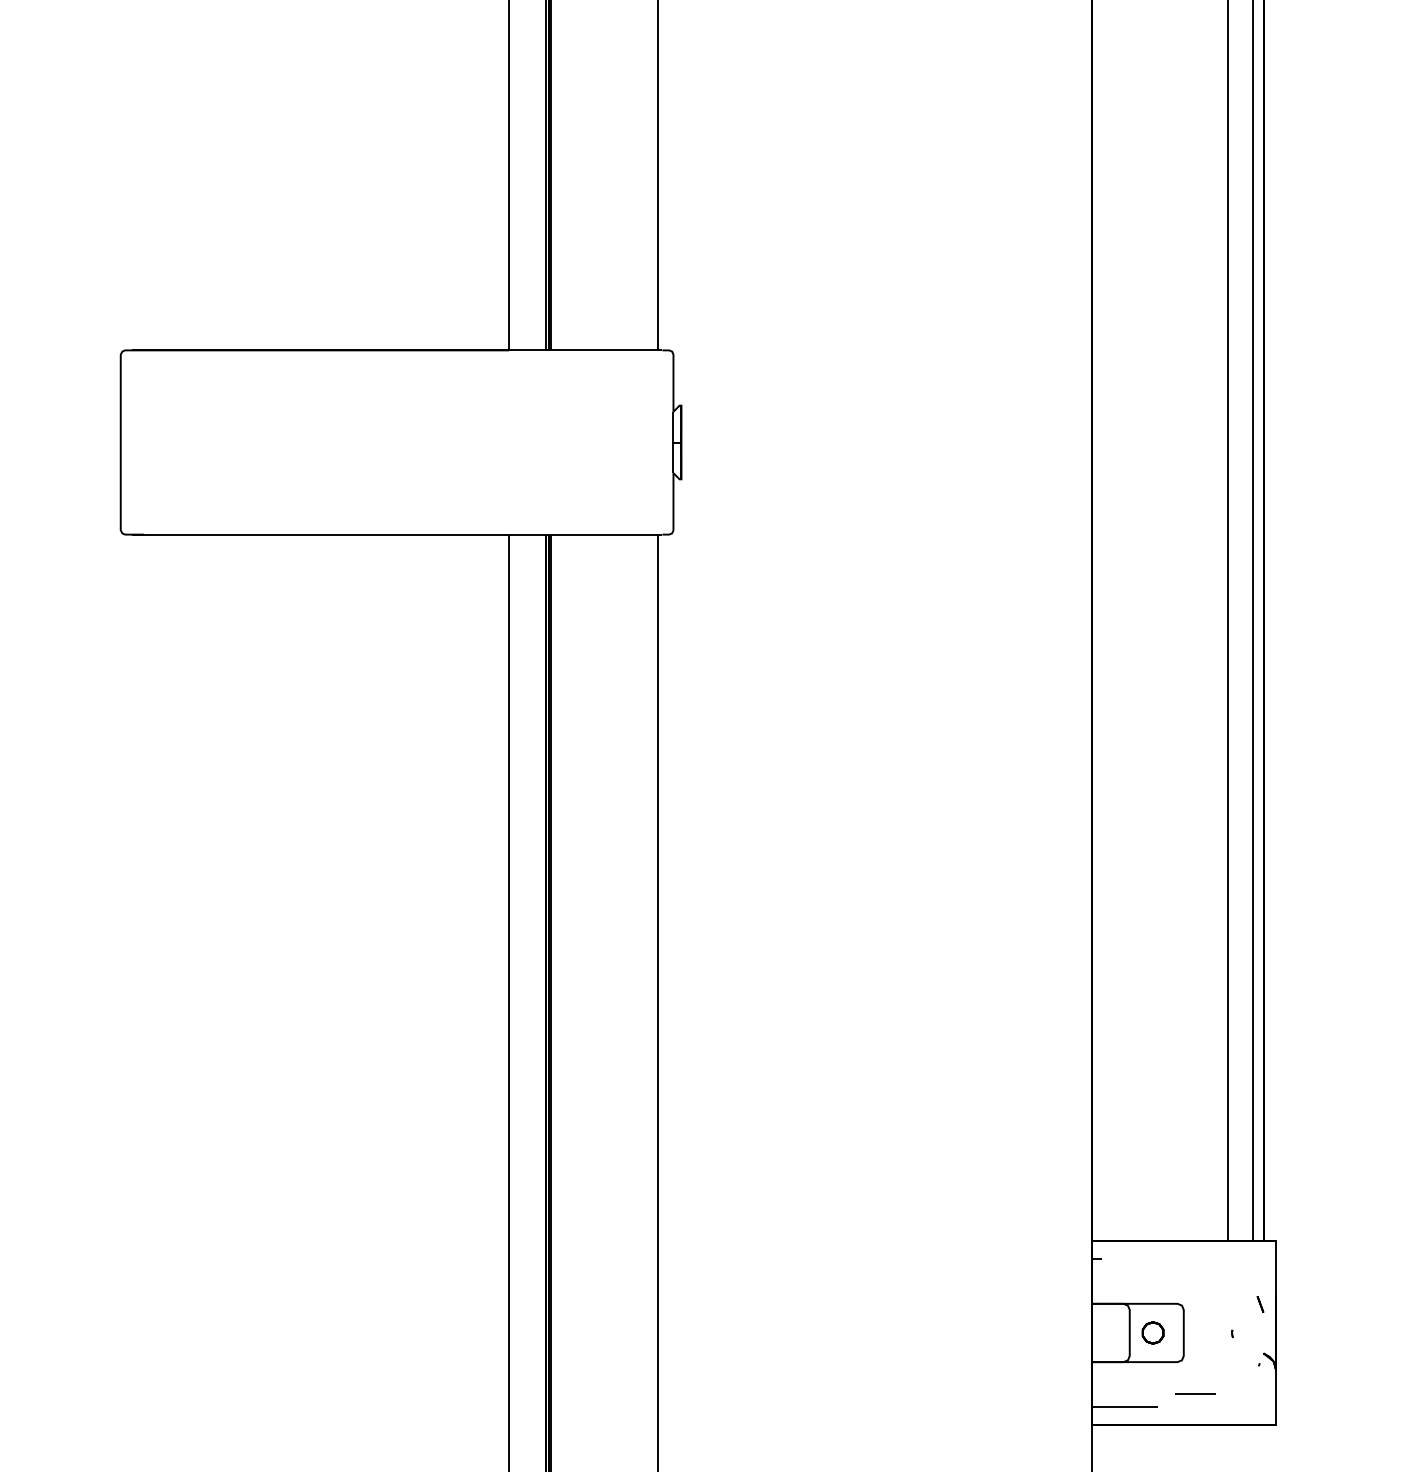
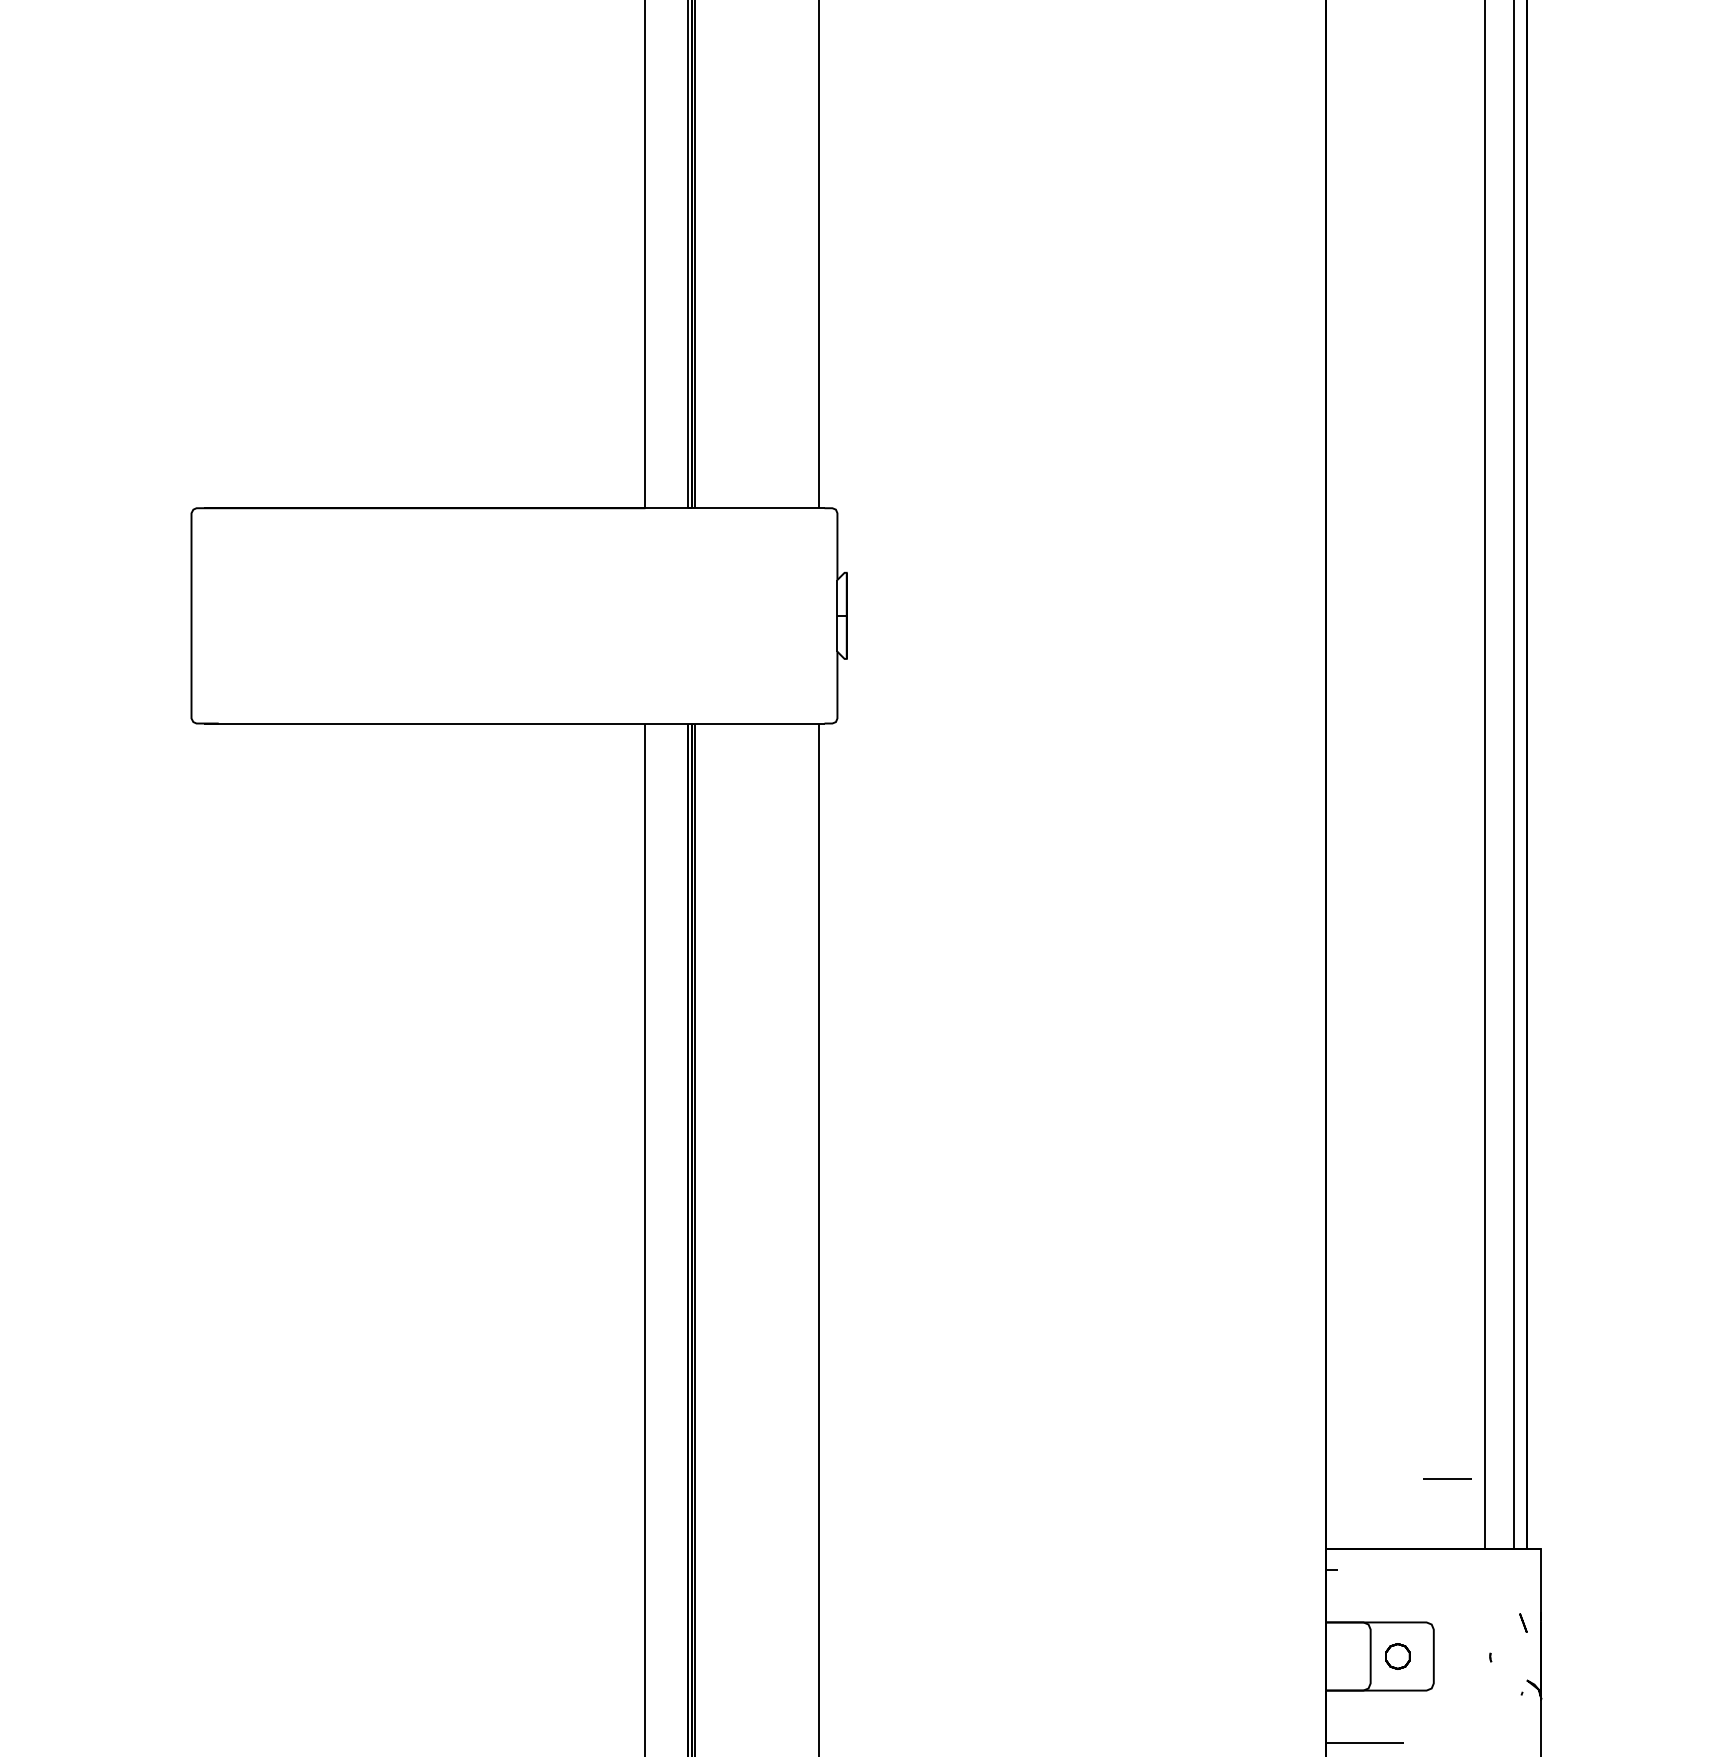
line: (1195, 1393) -> (1447, 1478), moved

